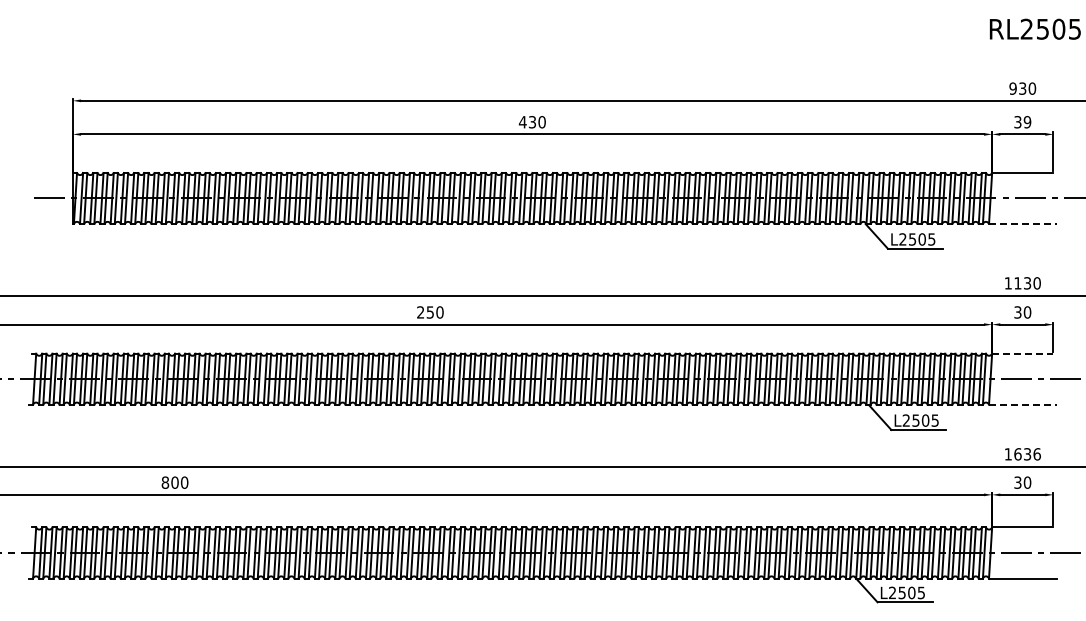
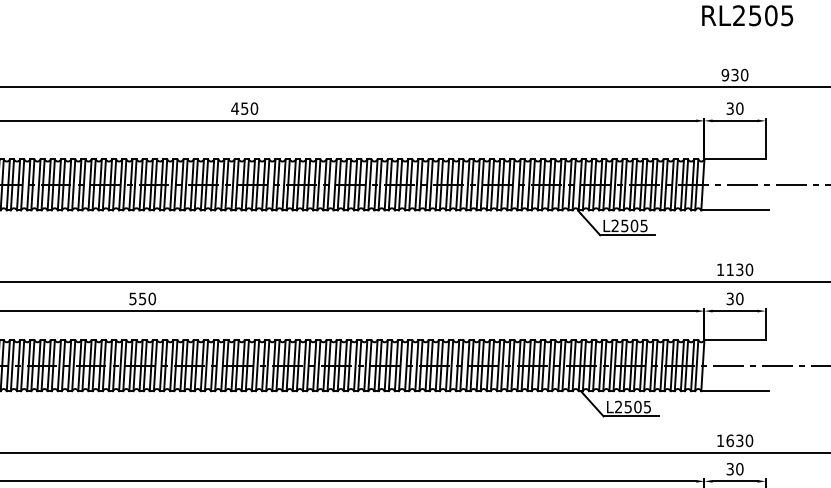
text: (532, 121) -> (244, 107), 430 -> 450
text: (1027, 122) -> (739, 108), 39 -> 30
line: (1022, 223) -> (734, 209), dashed -> solid
text: (420, 312) -> (132, 298), 250 -> 550
line: (1022, 353) -> (734, 339), dashed -> solid
line: (1022, 404) -> (734, 390), dashed -> solid
text: (1036, 454) -> (748, 440), 1636 -> 1630

